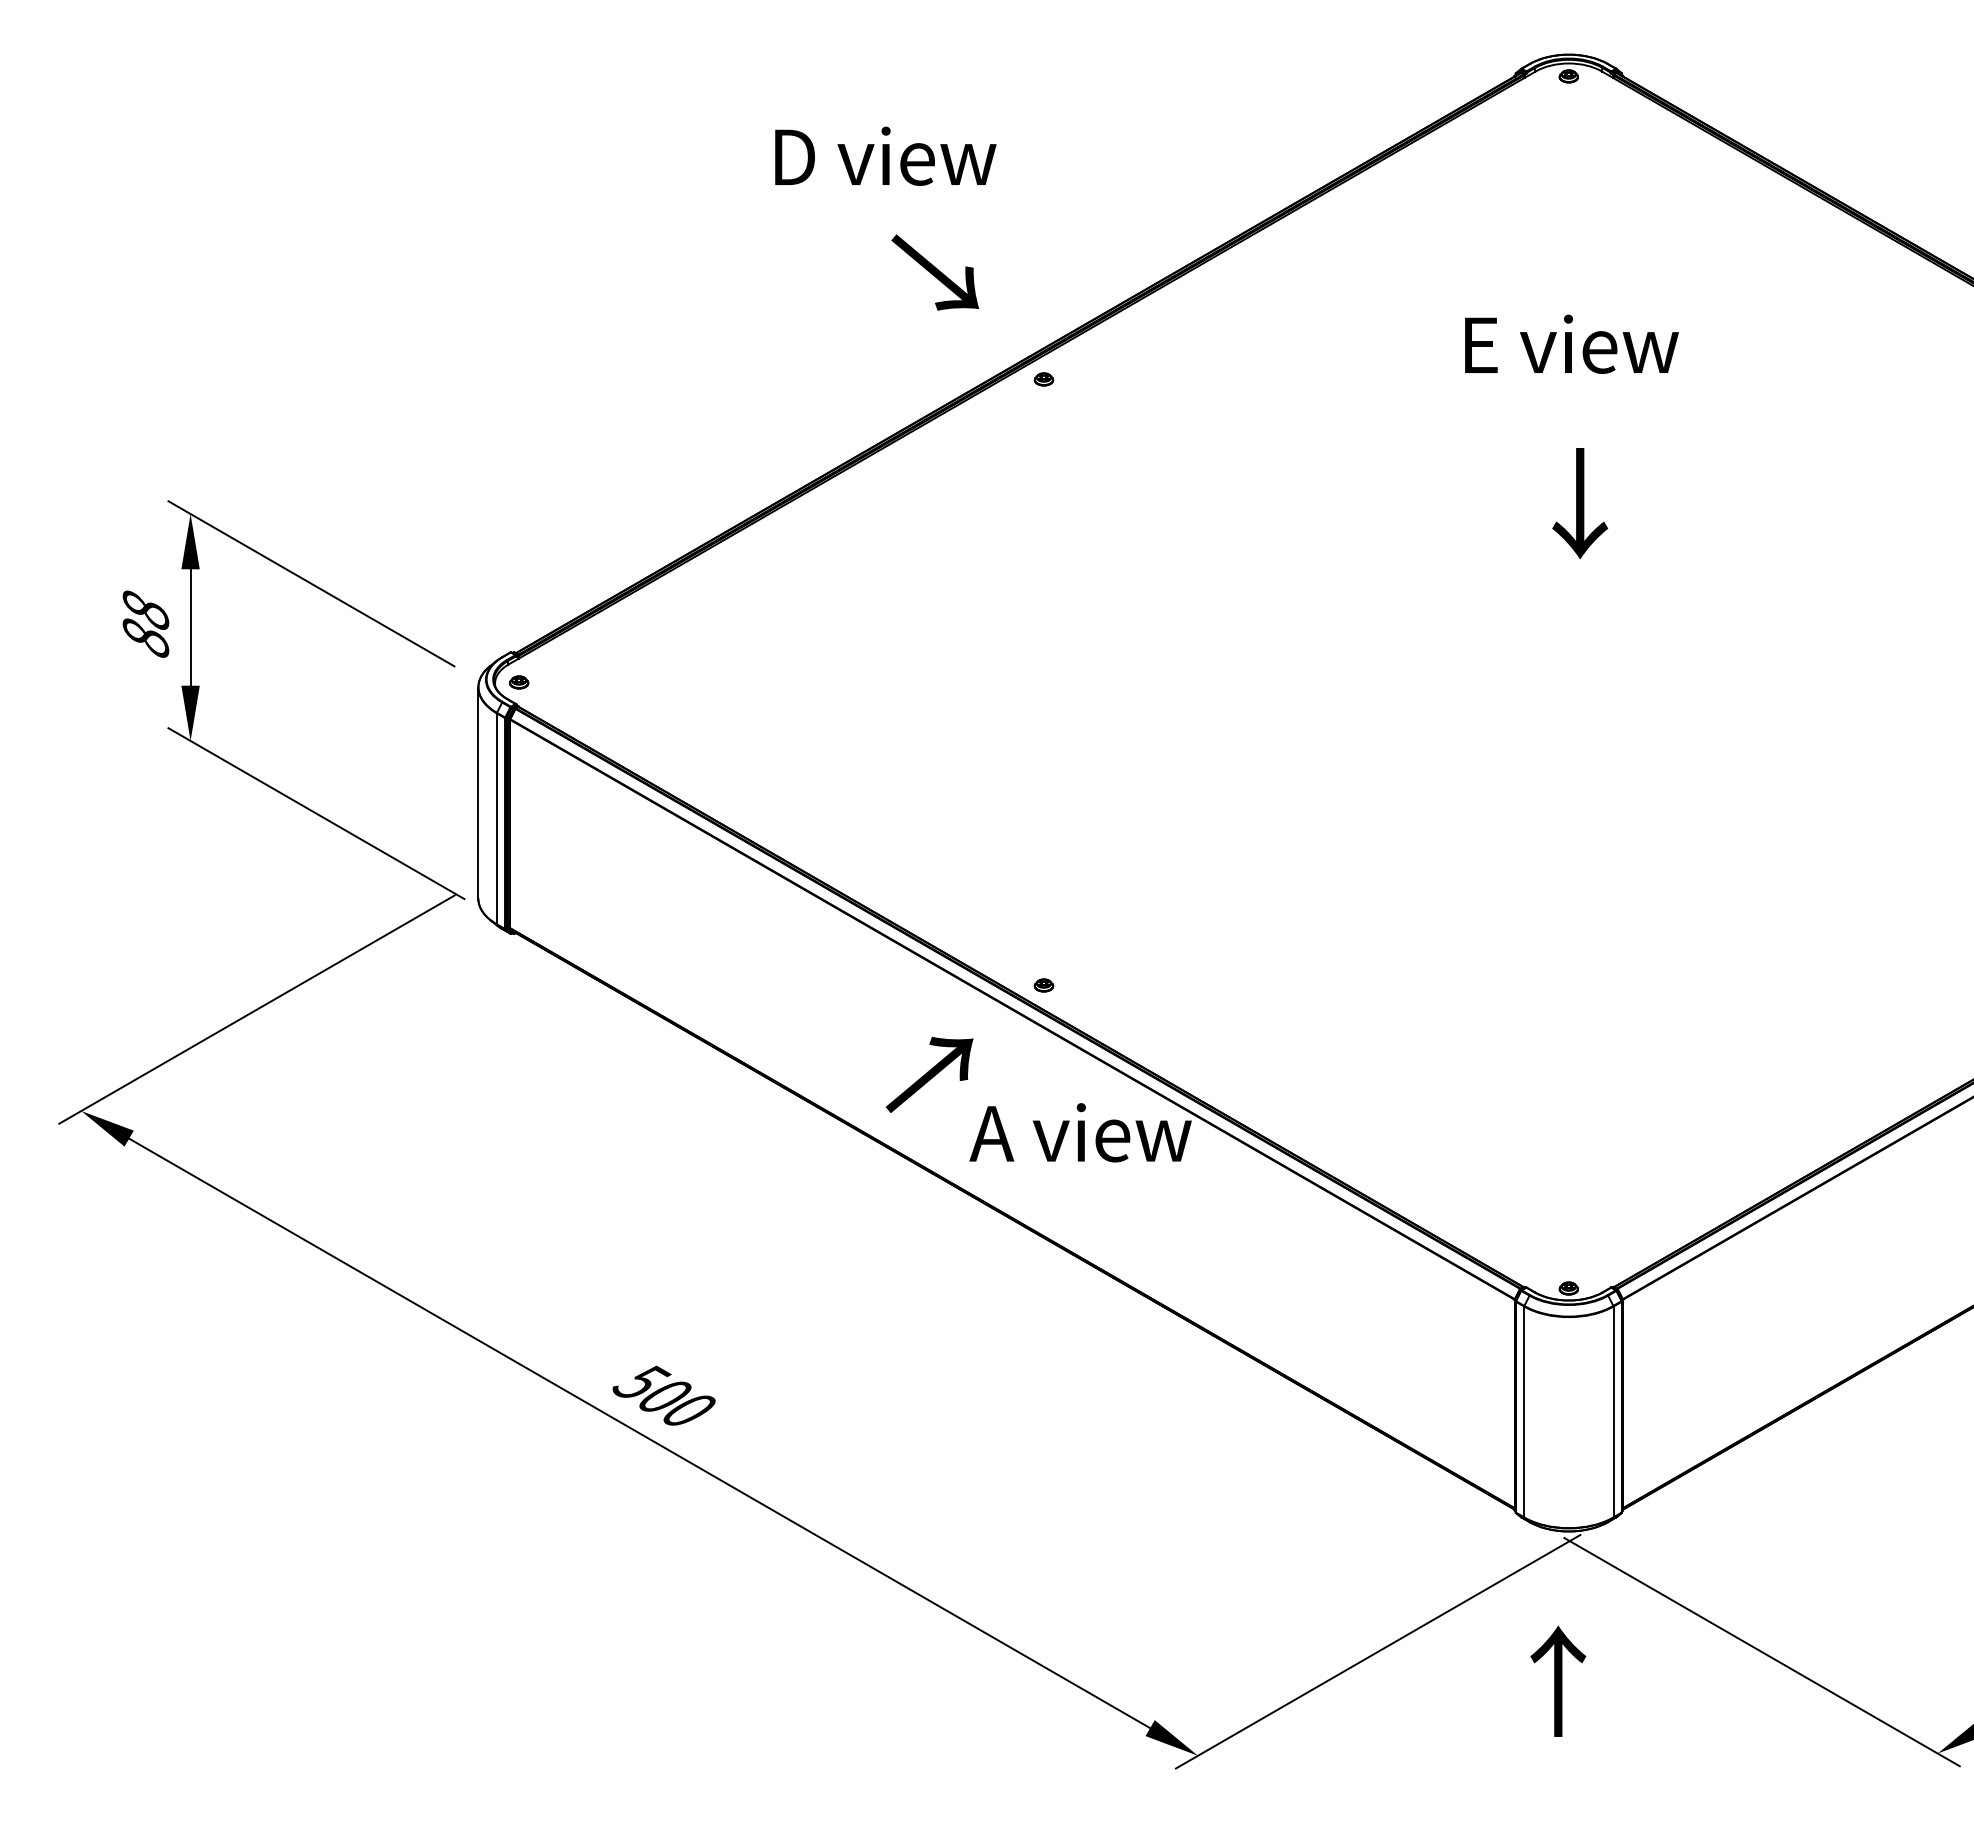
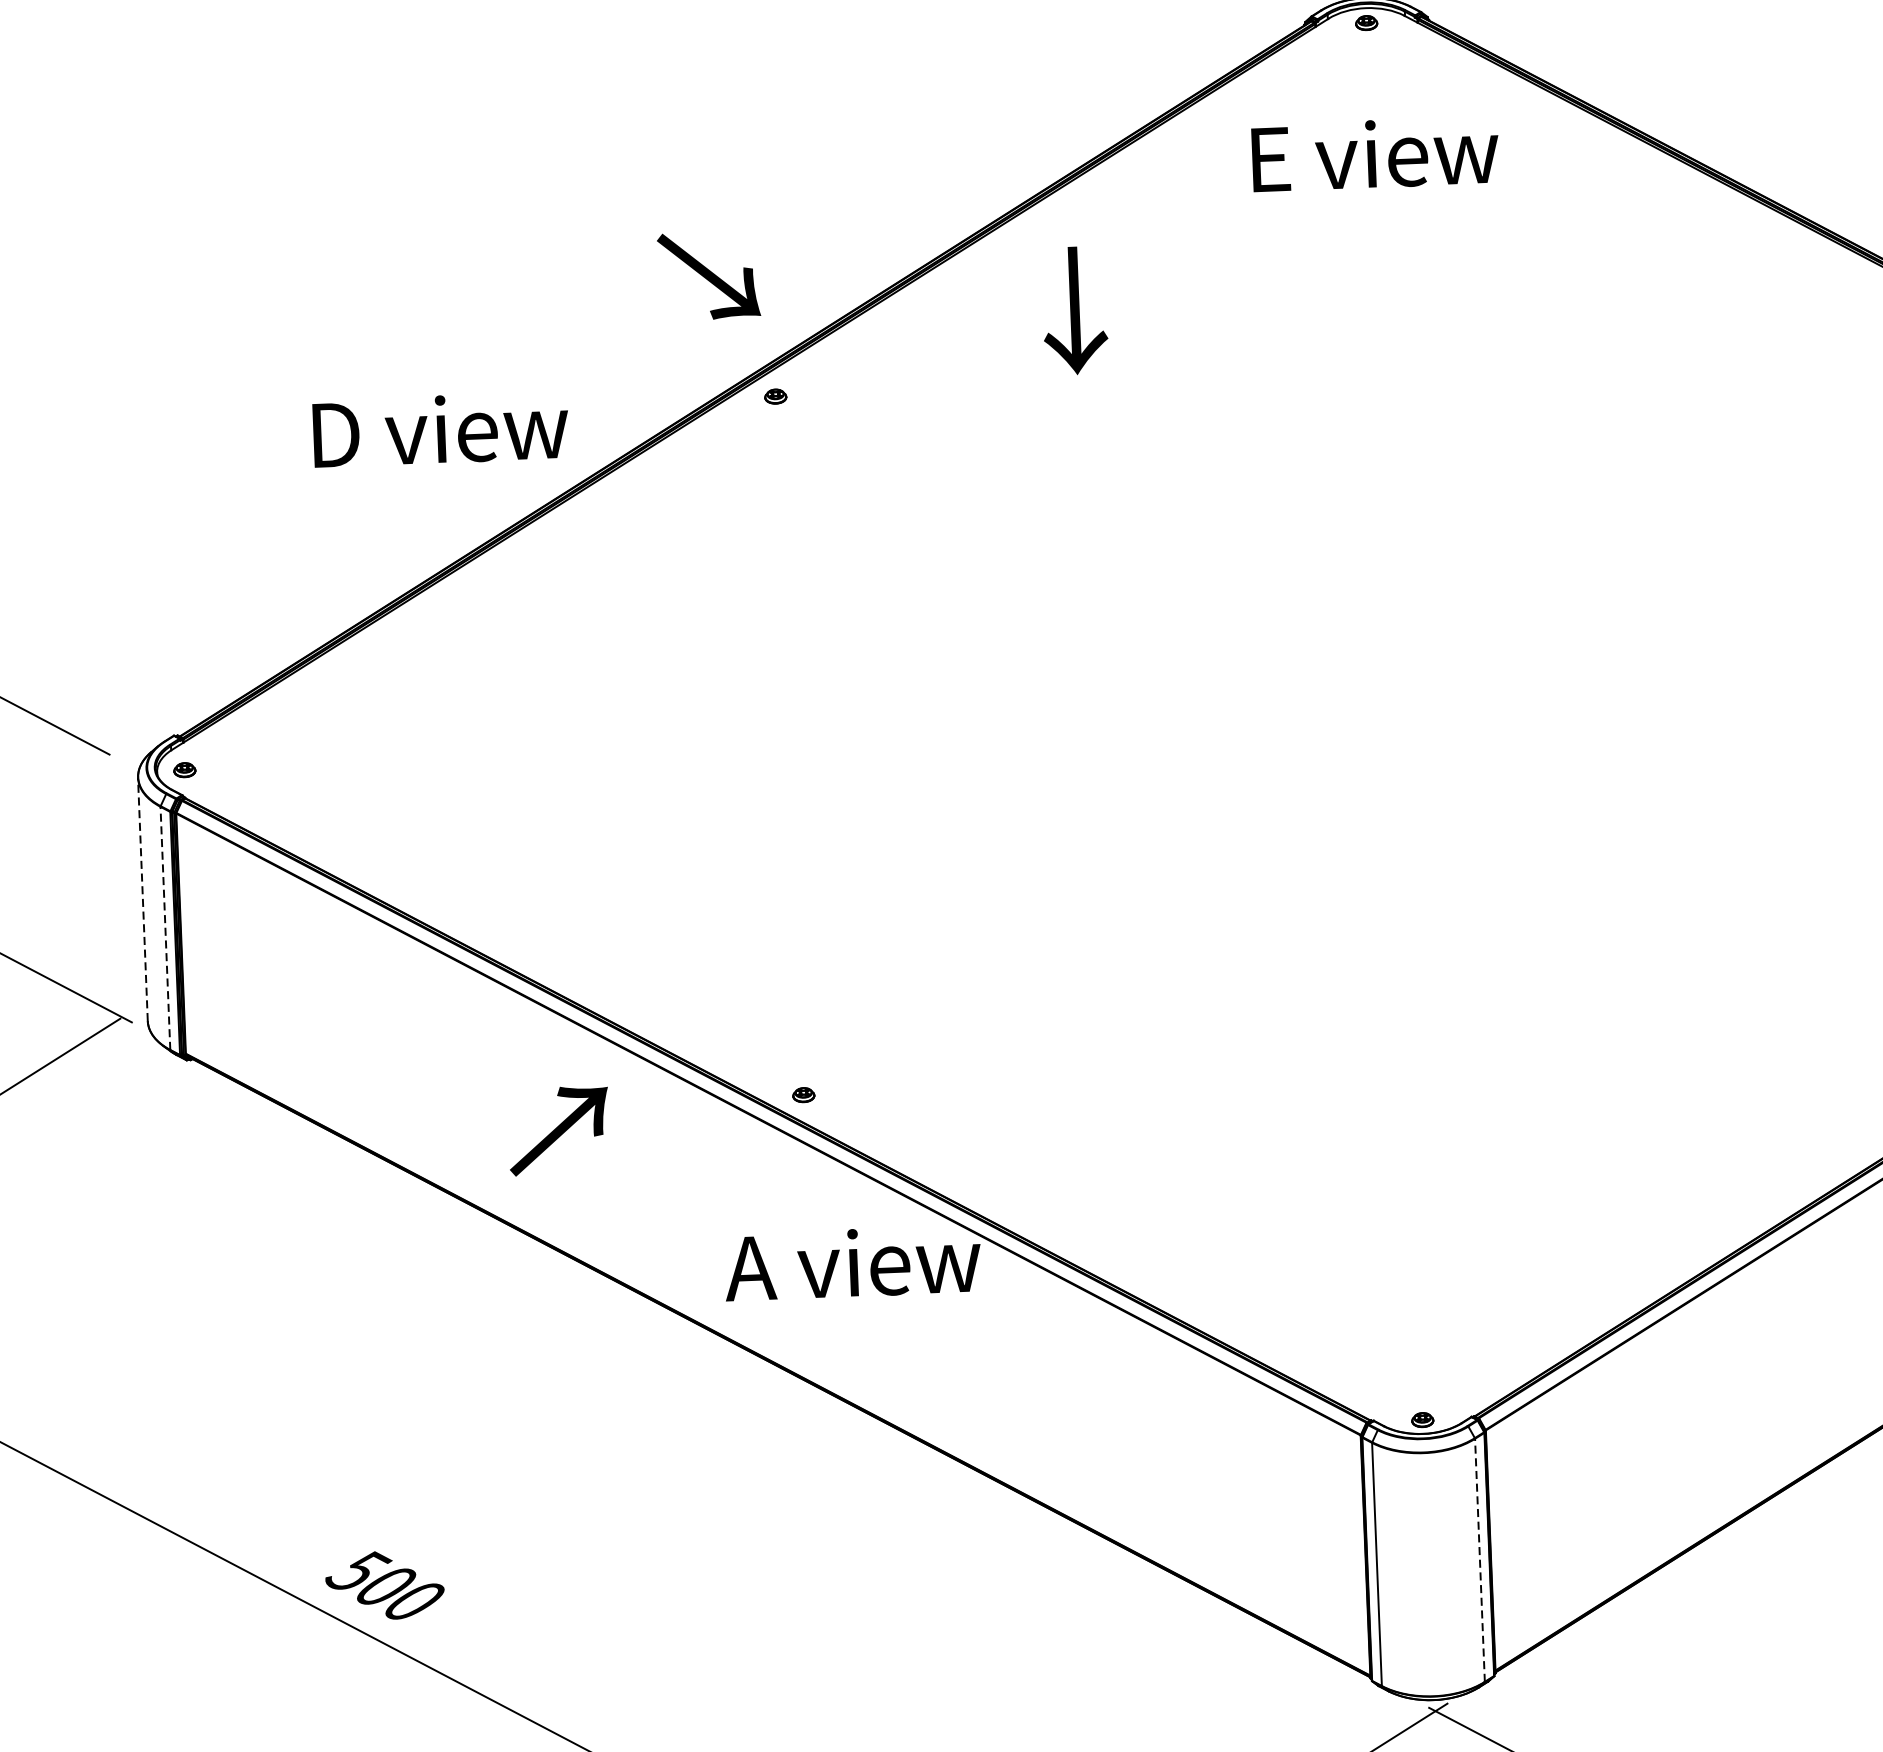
text: (885, 155) -> (440, 428), moved
text: (935, 272) -> (709, 275), moved
text: (1571, 343) -> (1374, 153), moved
text: (1580, 503) -> (1075, 310), moved
line: (478, 792) -> (143, 898), solid -> dashed
line: (496, 818) -> (165, 928), solid -> dashed
text: (929, 1074) -> (558, 1130), moved
line: (1613, 1411) -> (1479, 1559), solid -> dashed

